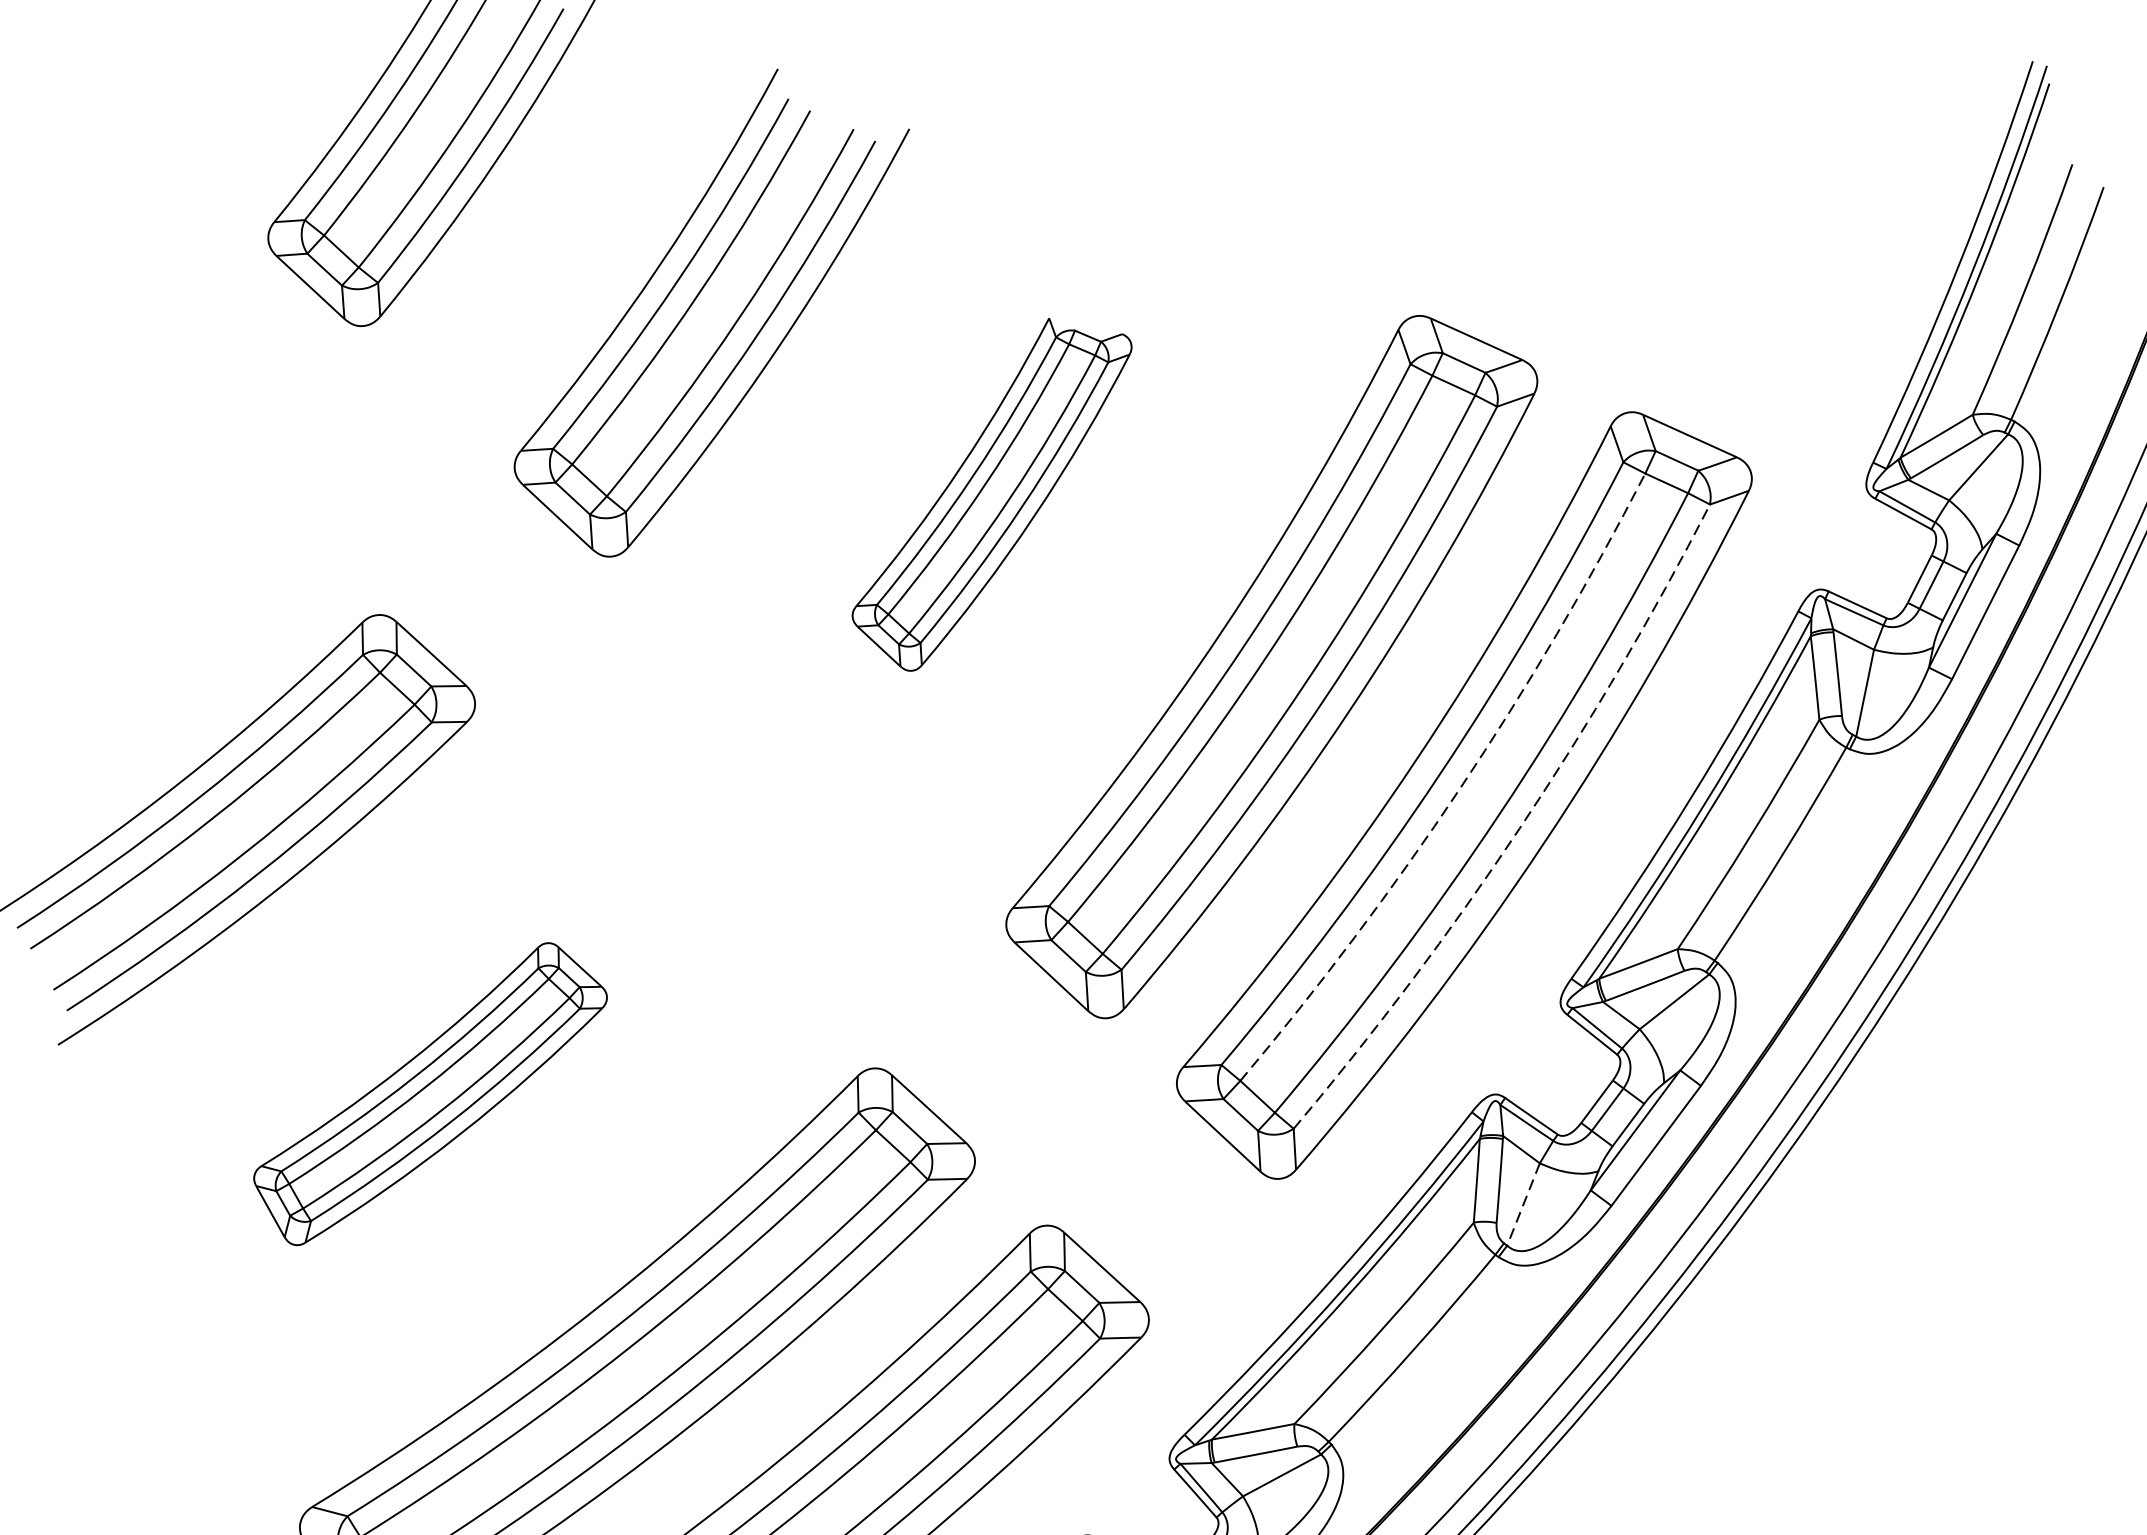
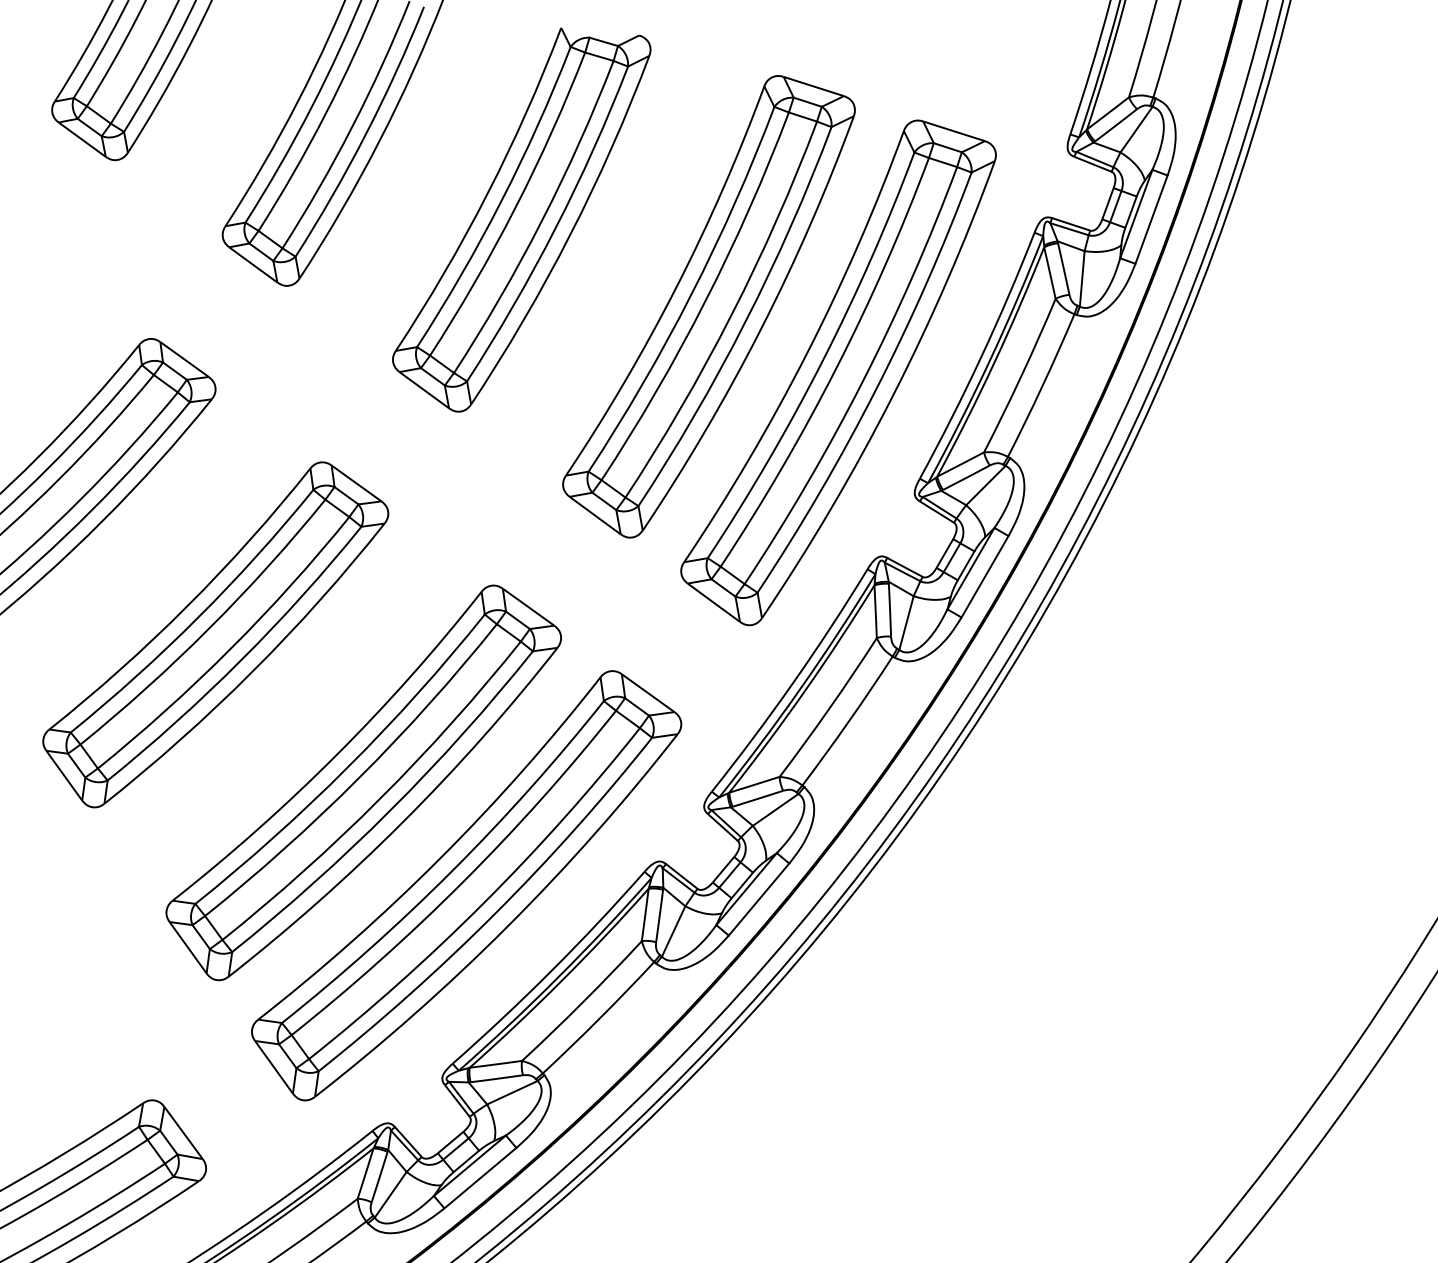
part: (989, 495) -> (521, 219), size x1.67
arc: (1460, 789) -> (836, 368), dashed -> solid
arc: (1519, 828) -> (876, 388), dashed -> solid
part: (429, 1094) -> (215, 634), size x1.67
line: (1523, 1205) -> (906, 623), dashed -> solid

